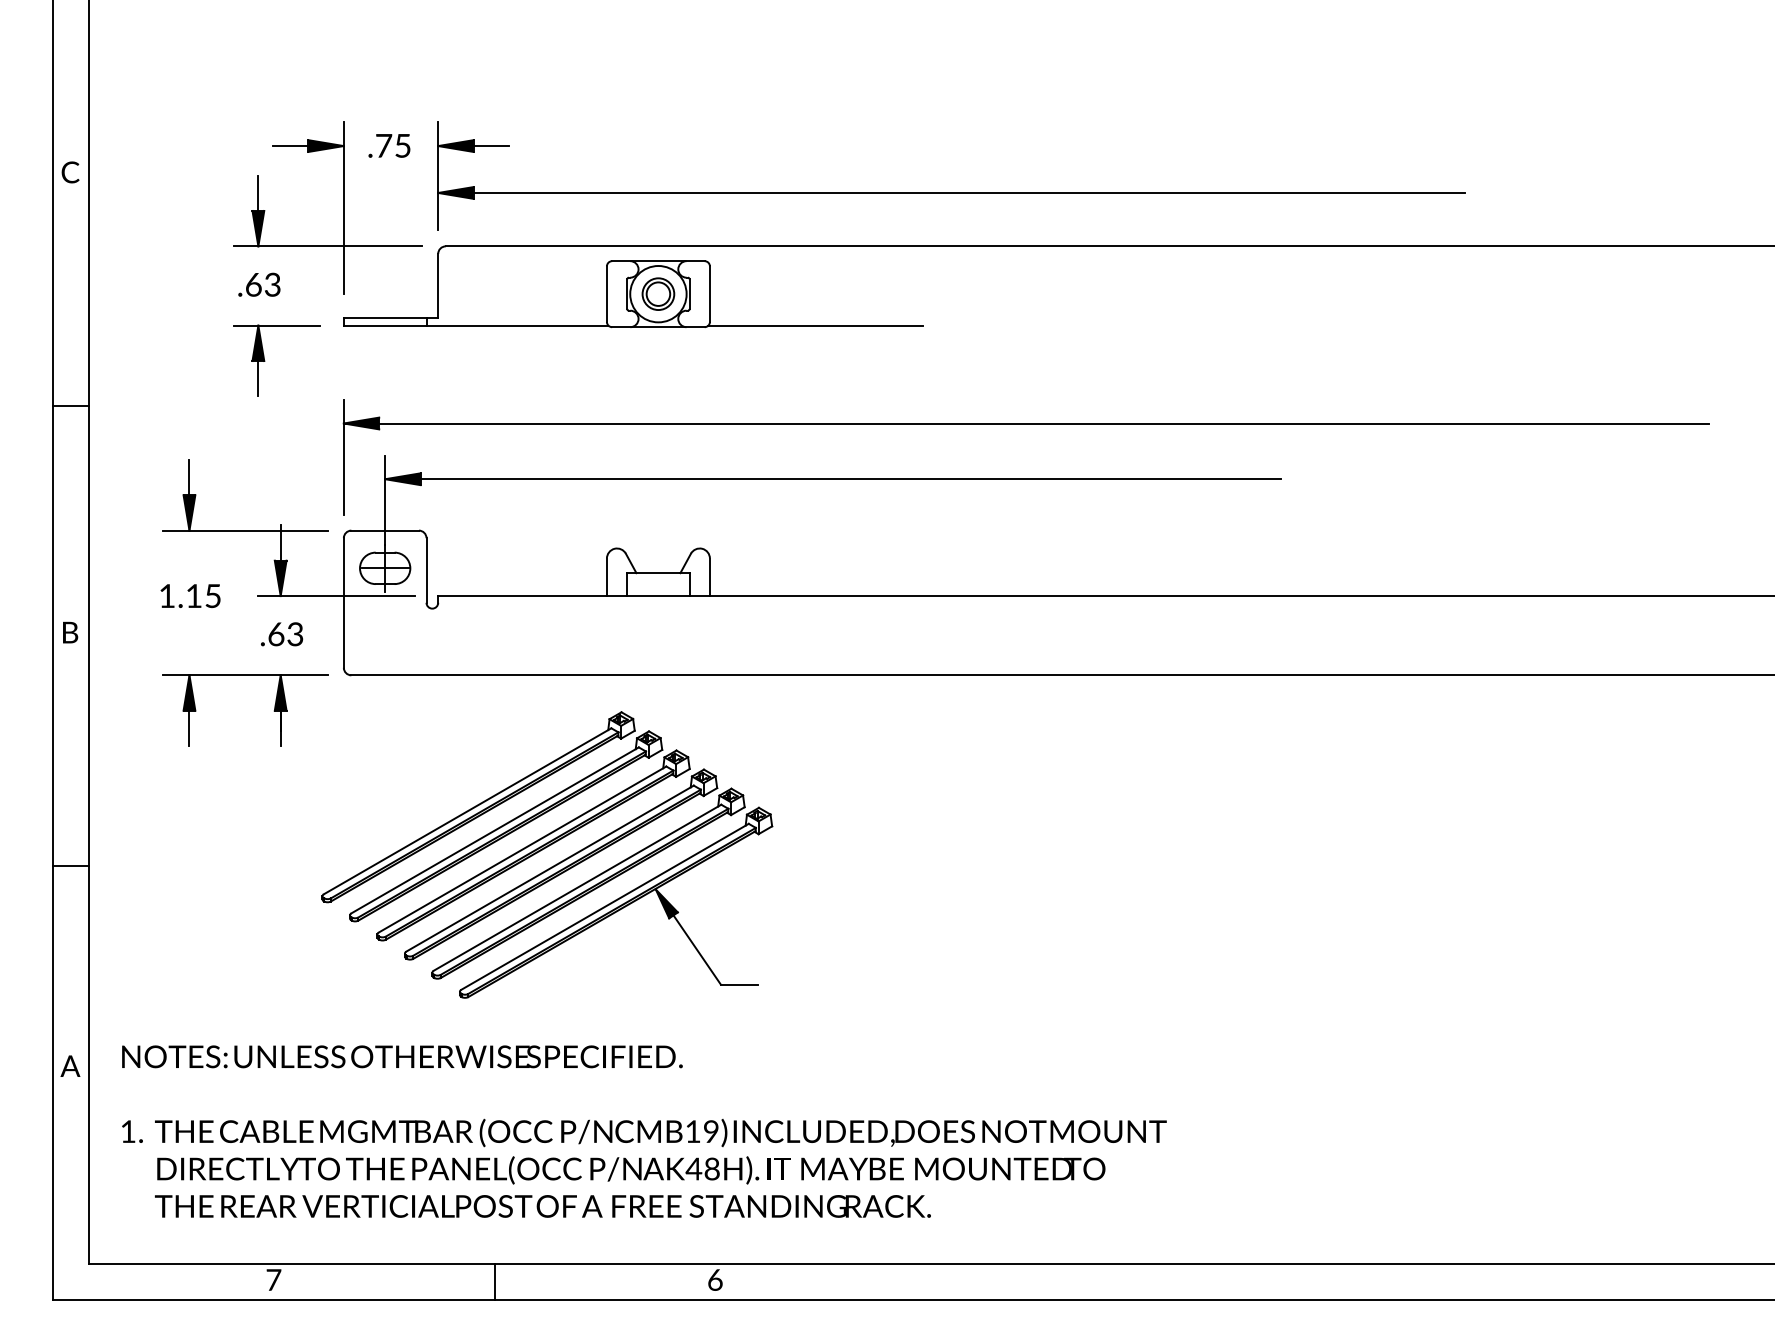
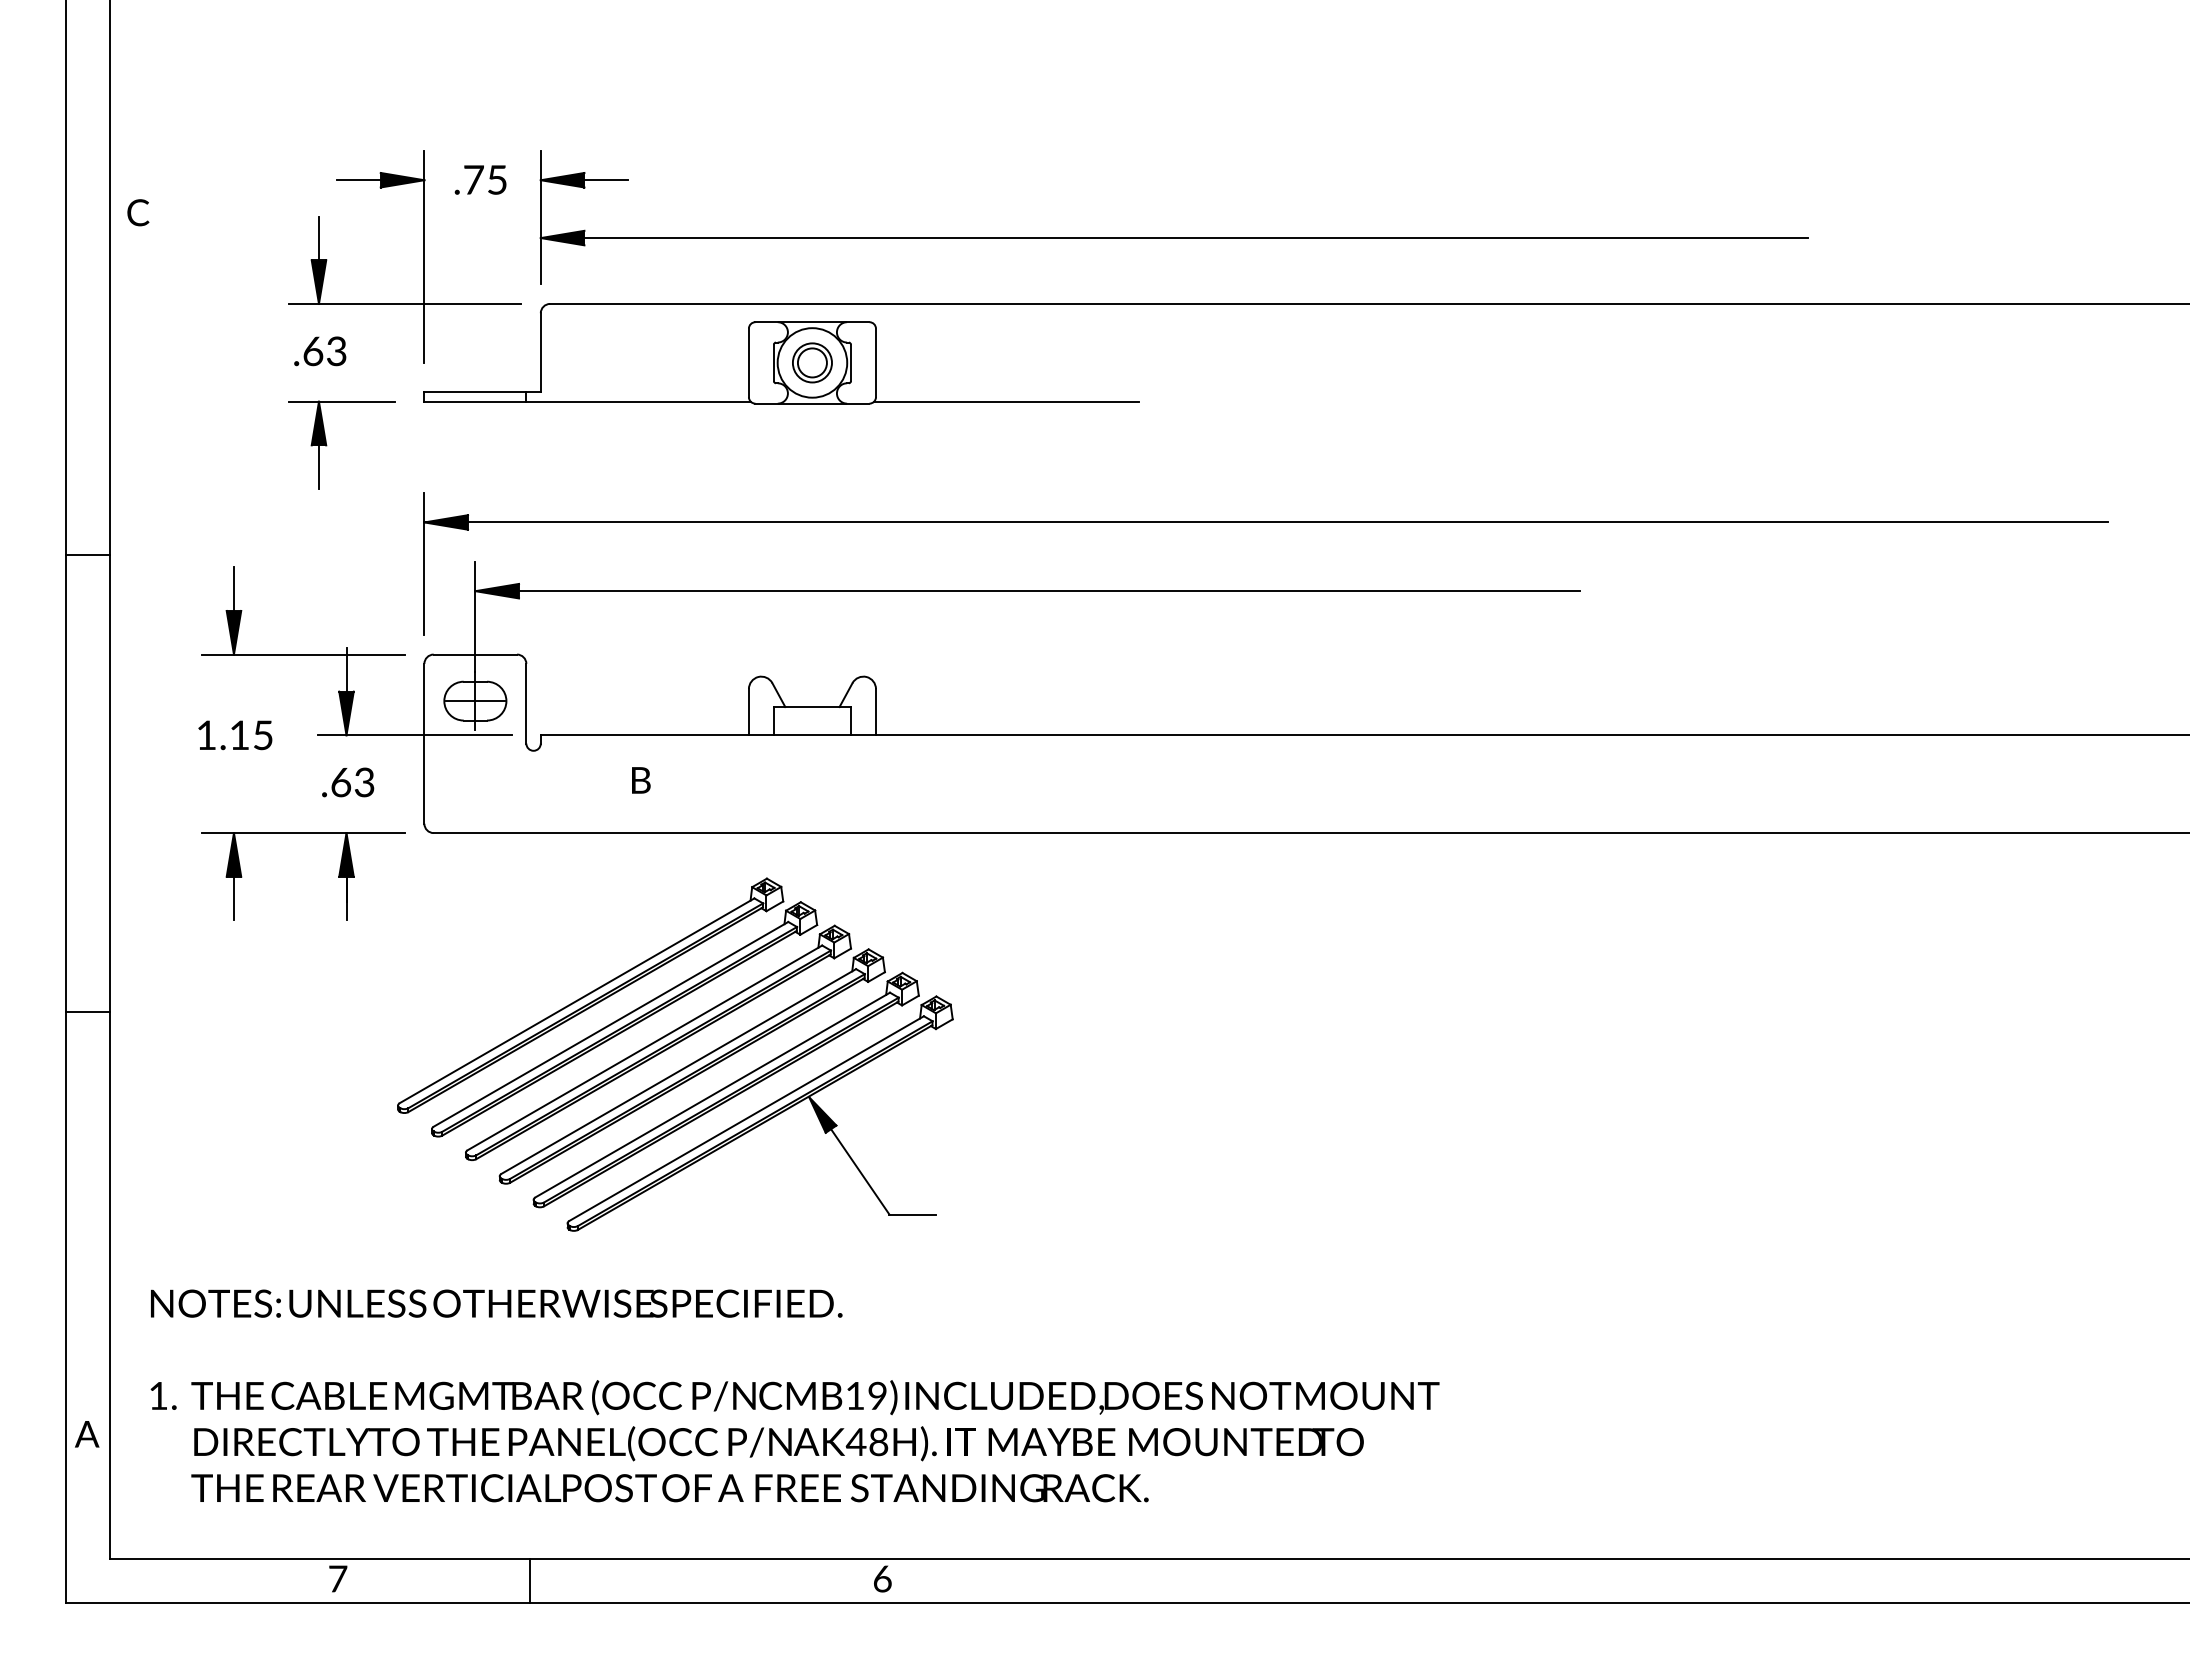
text: (70, 172) -> (138, 212), moved
line: (70, 405) -> (87, 554), moved
text: (70, 632) -> (641, 780), moved
line: (70, 866) -> (87, 1011), moved
text: (70, 1066) -> (87, 1434), moved
line: (494, 1282) -> (530, 1581), moved

